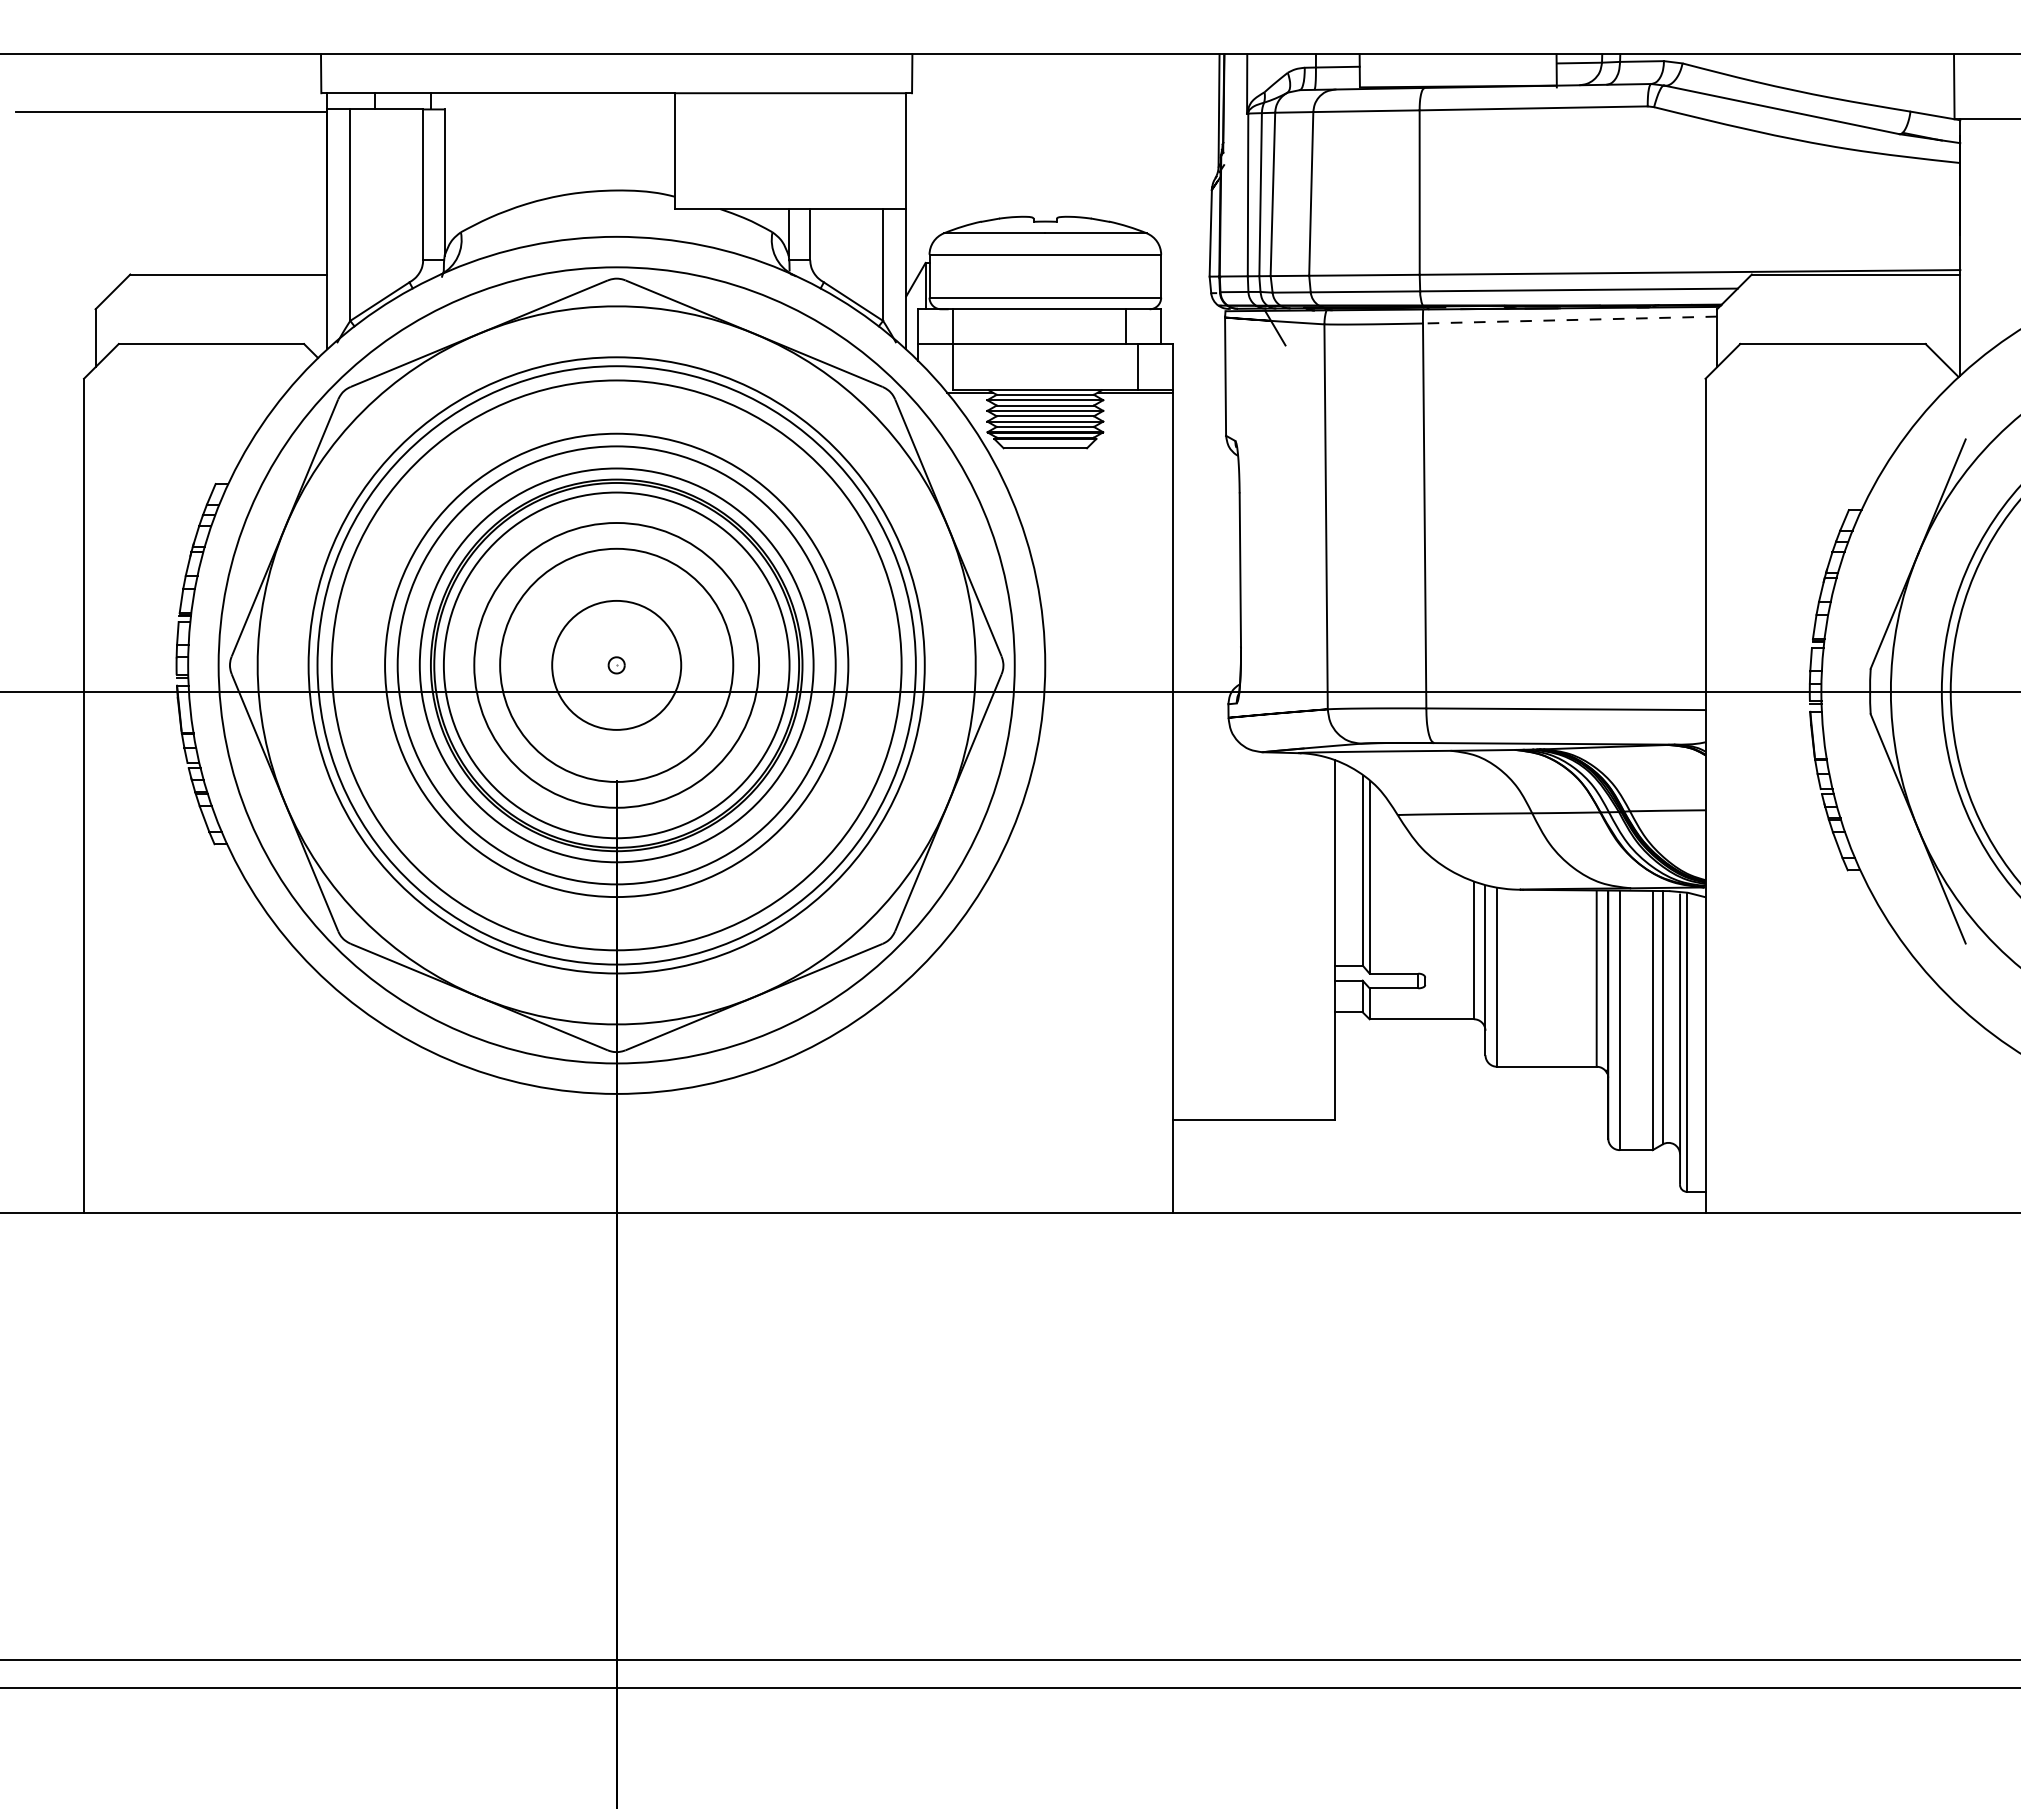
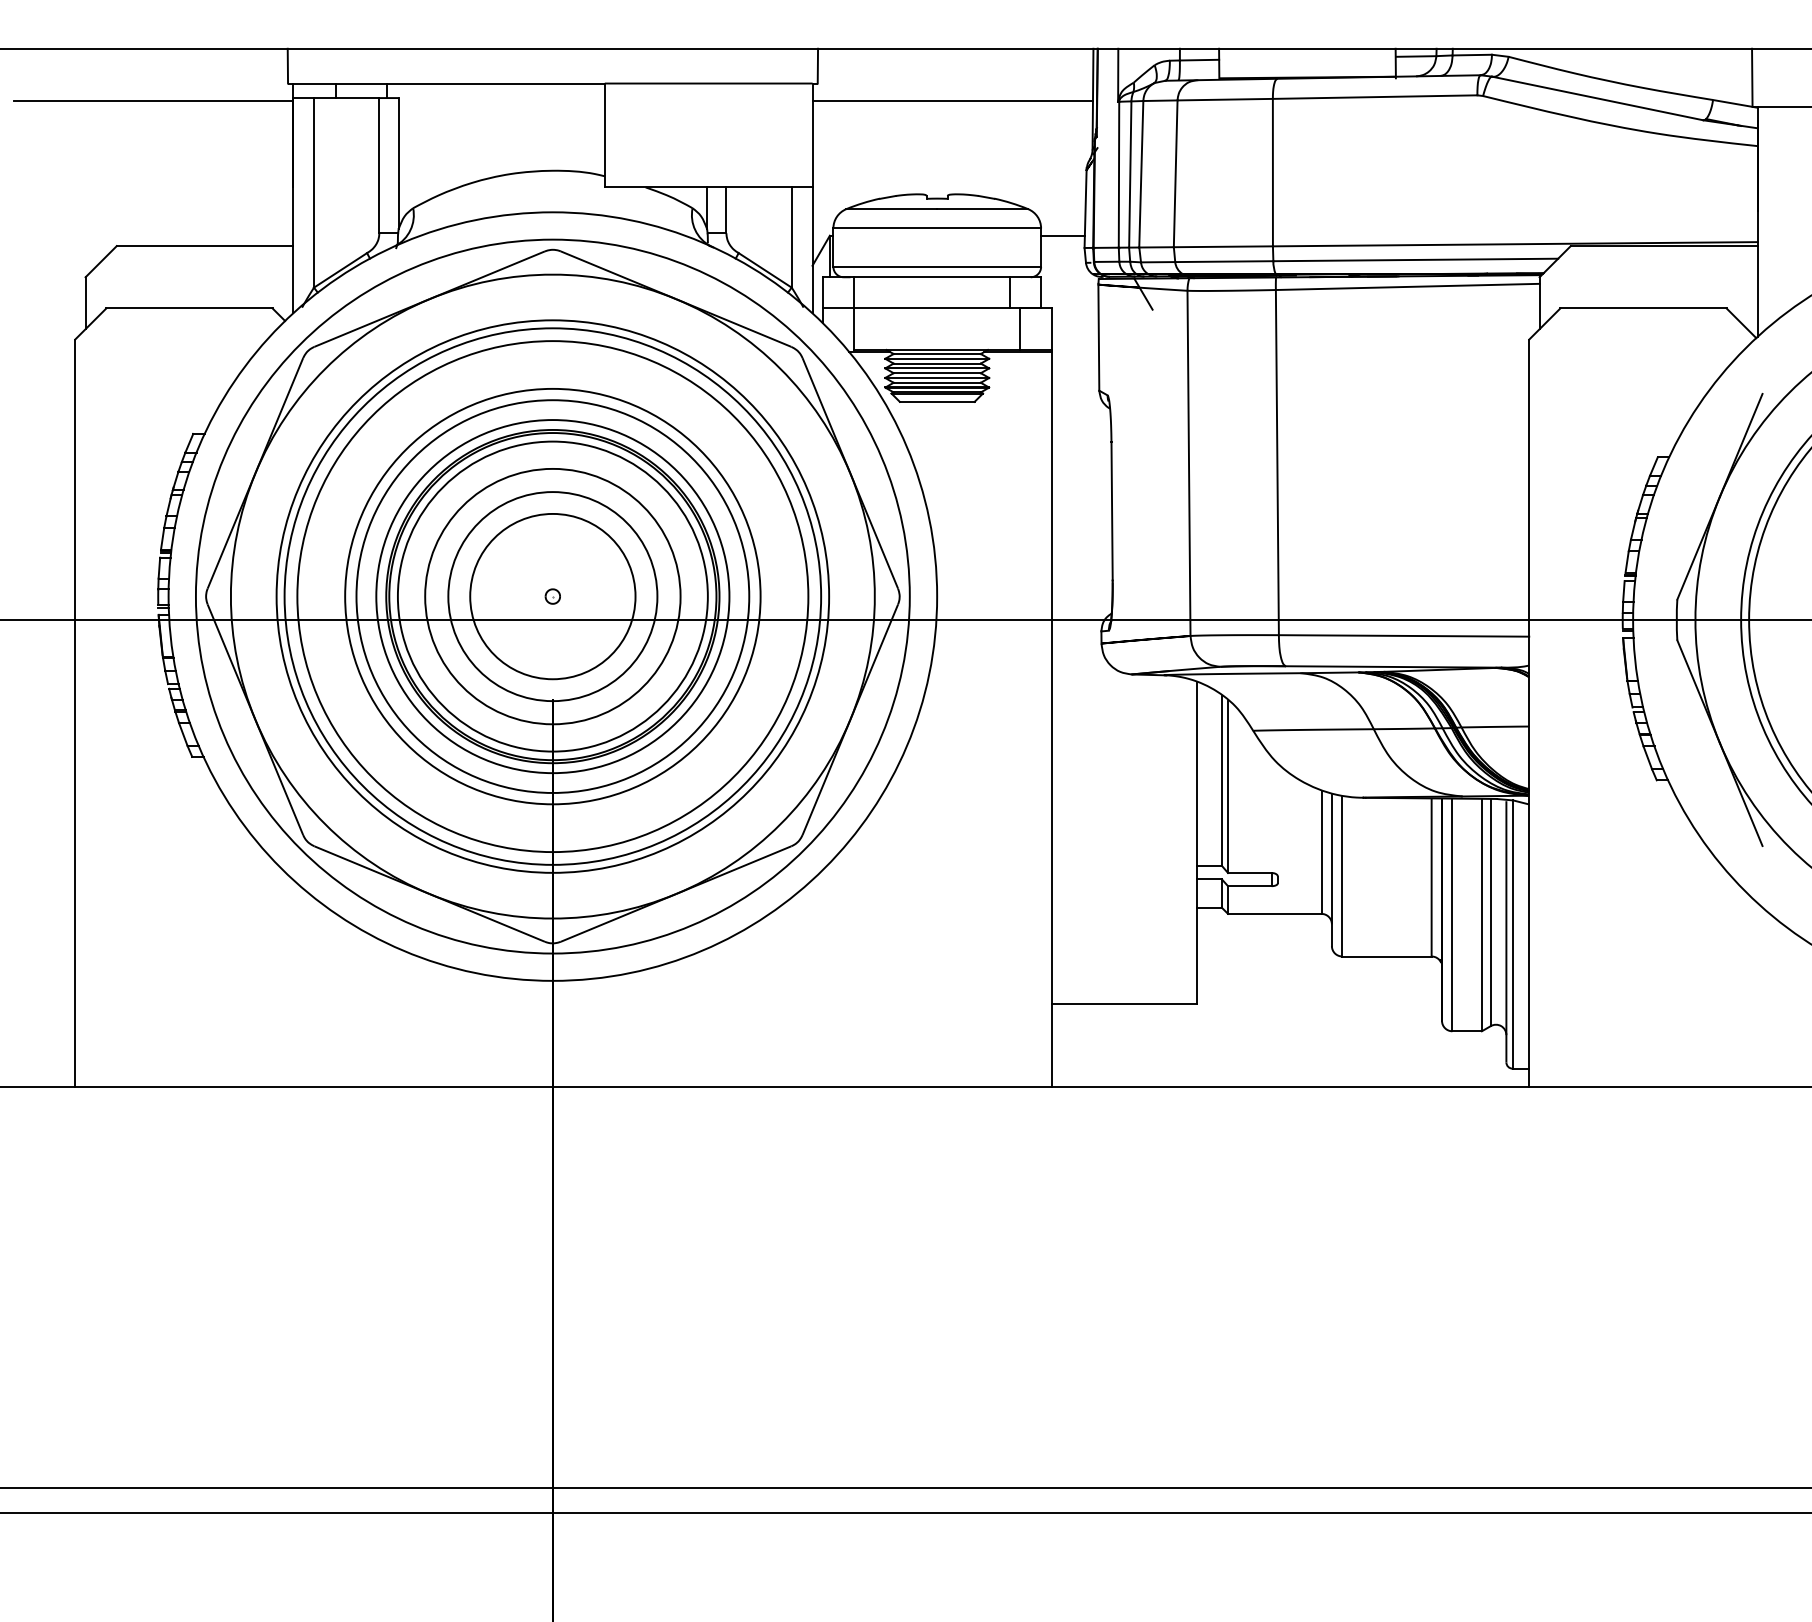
line: (1062, 112) -> (952, 100), added
line: (1185, 262) -> (1062, 235), added
line: (1569, 320) -> (1407, 287), dashed -> solid
circle: (616, 665) -> (552, 596), size x1.43

